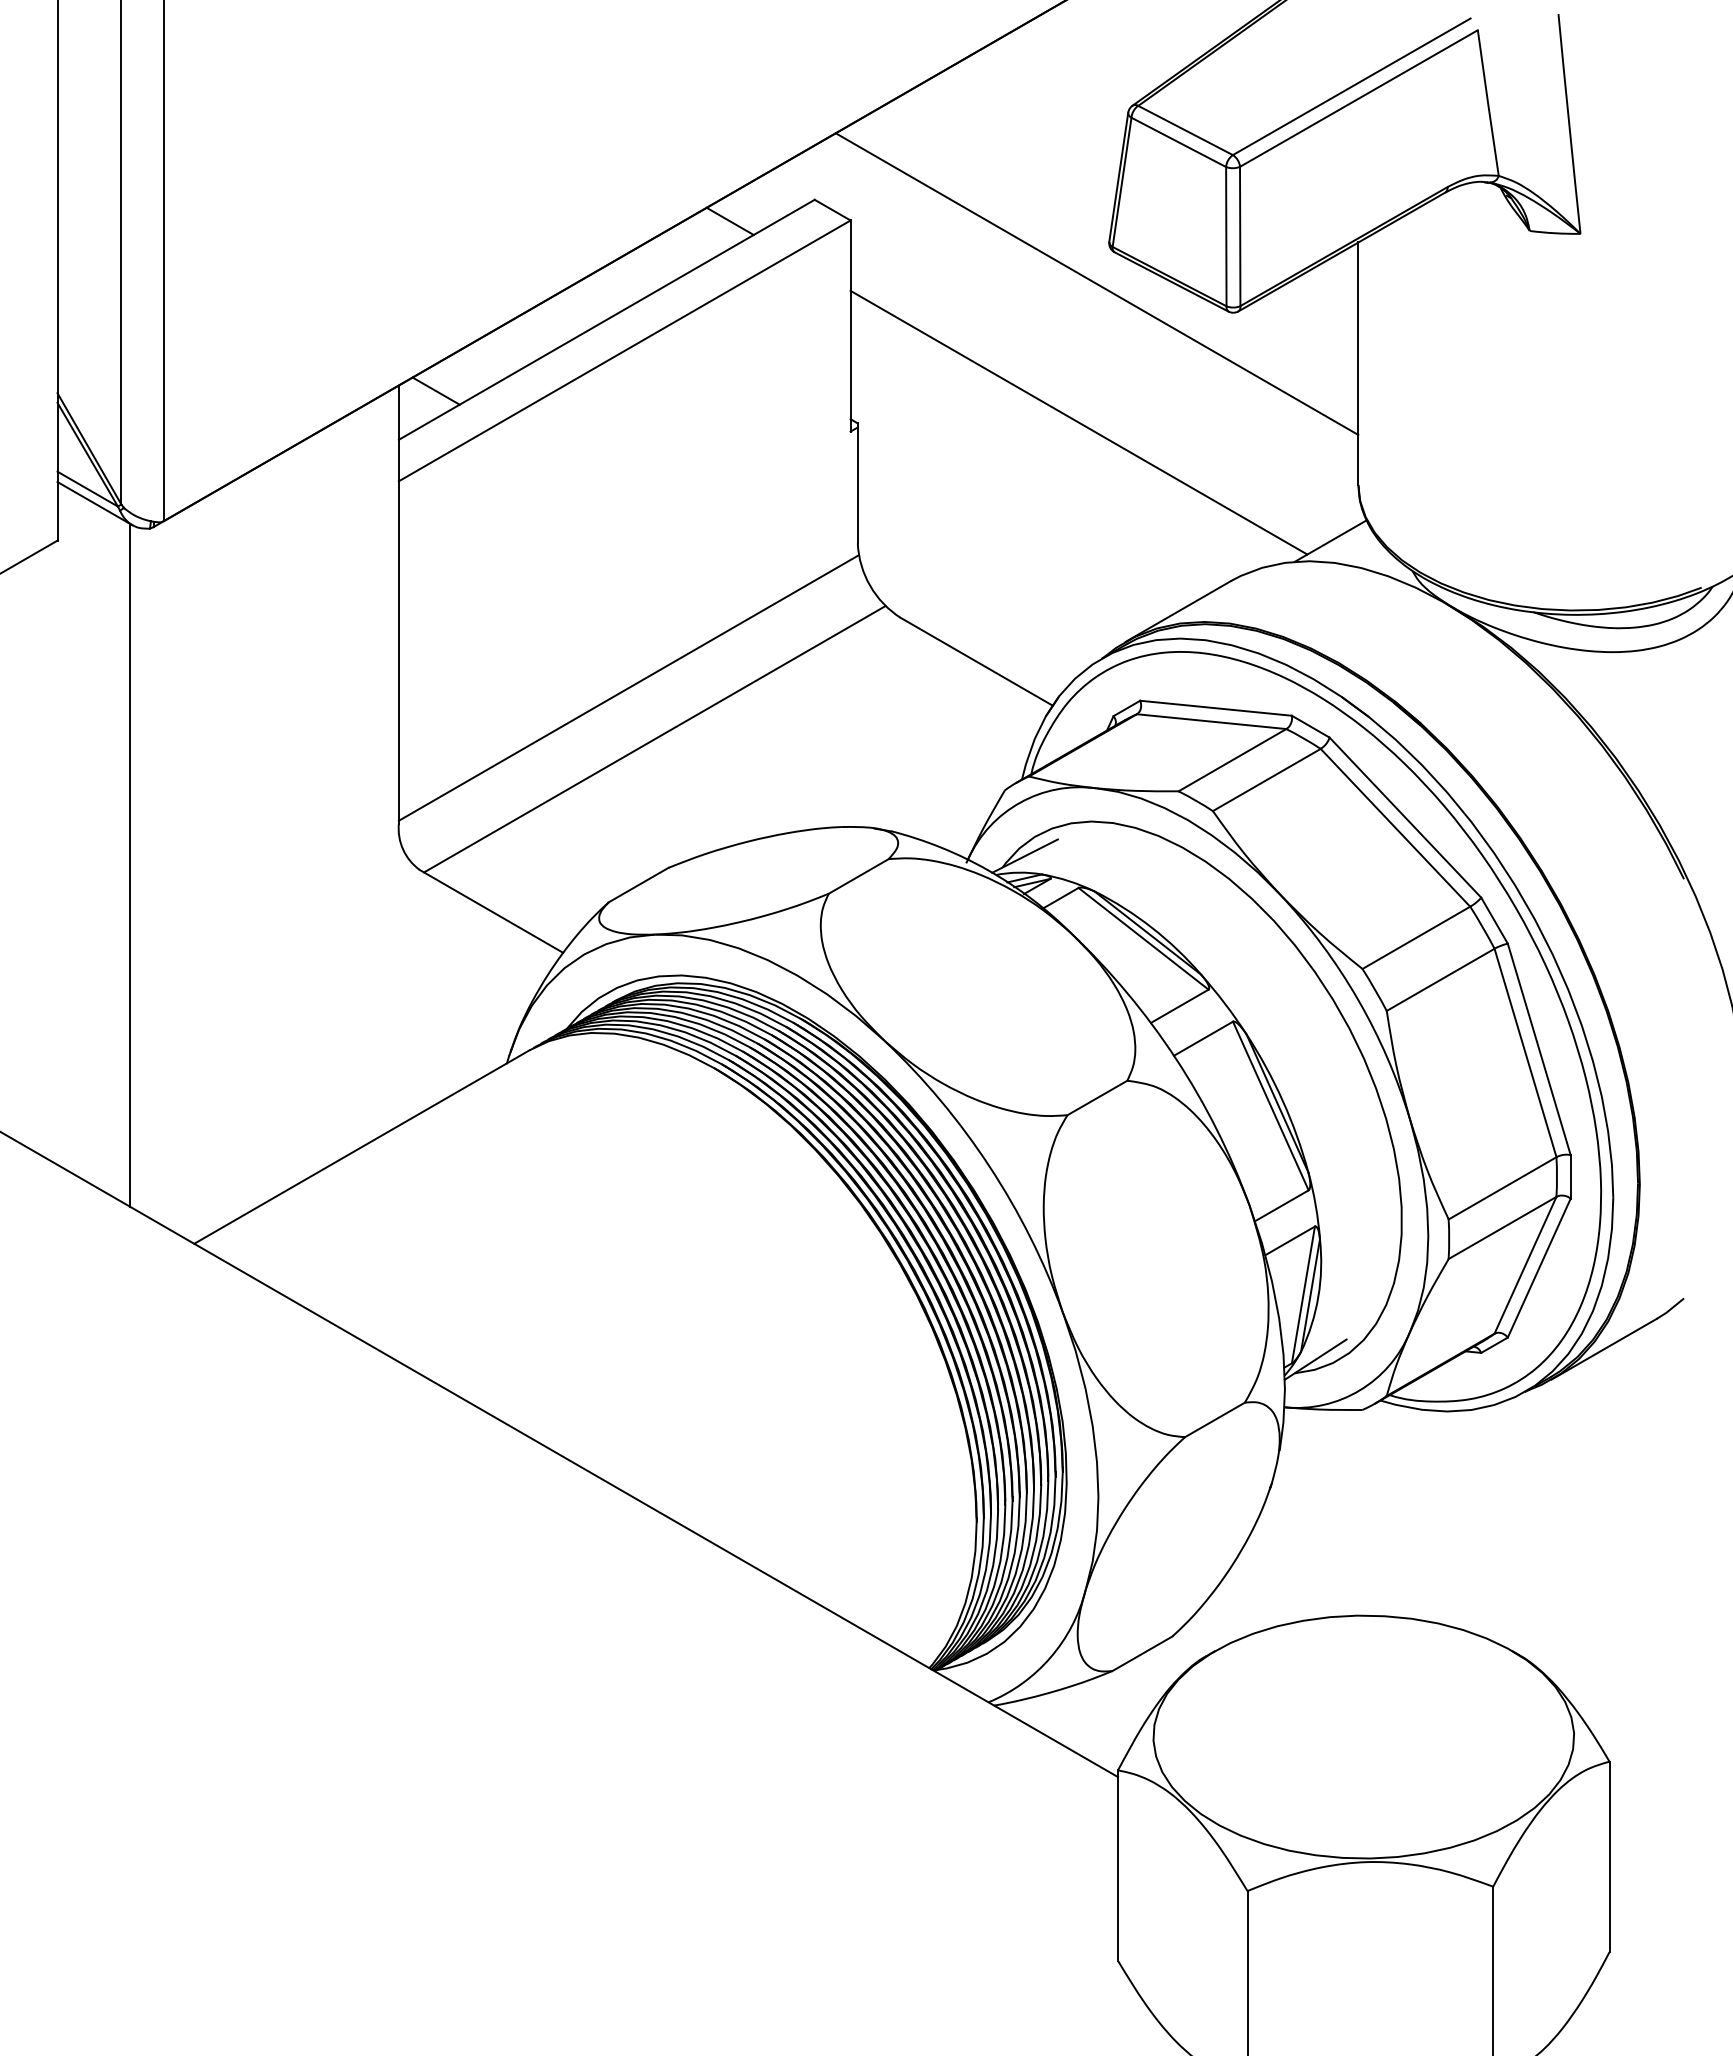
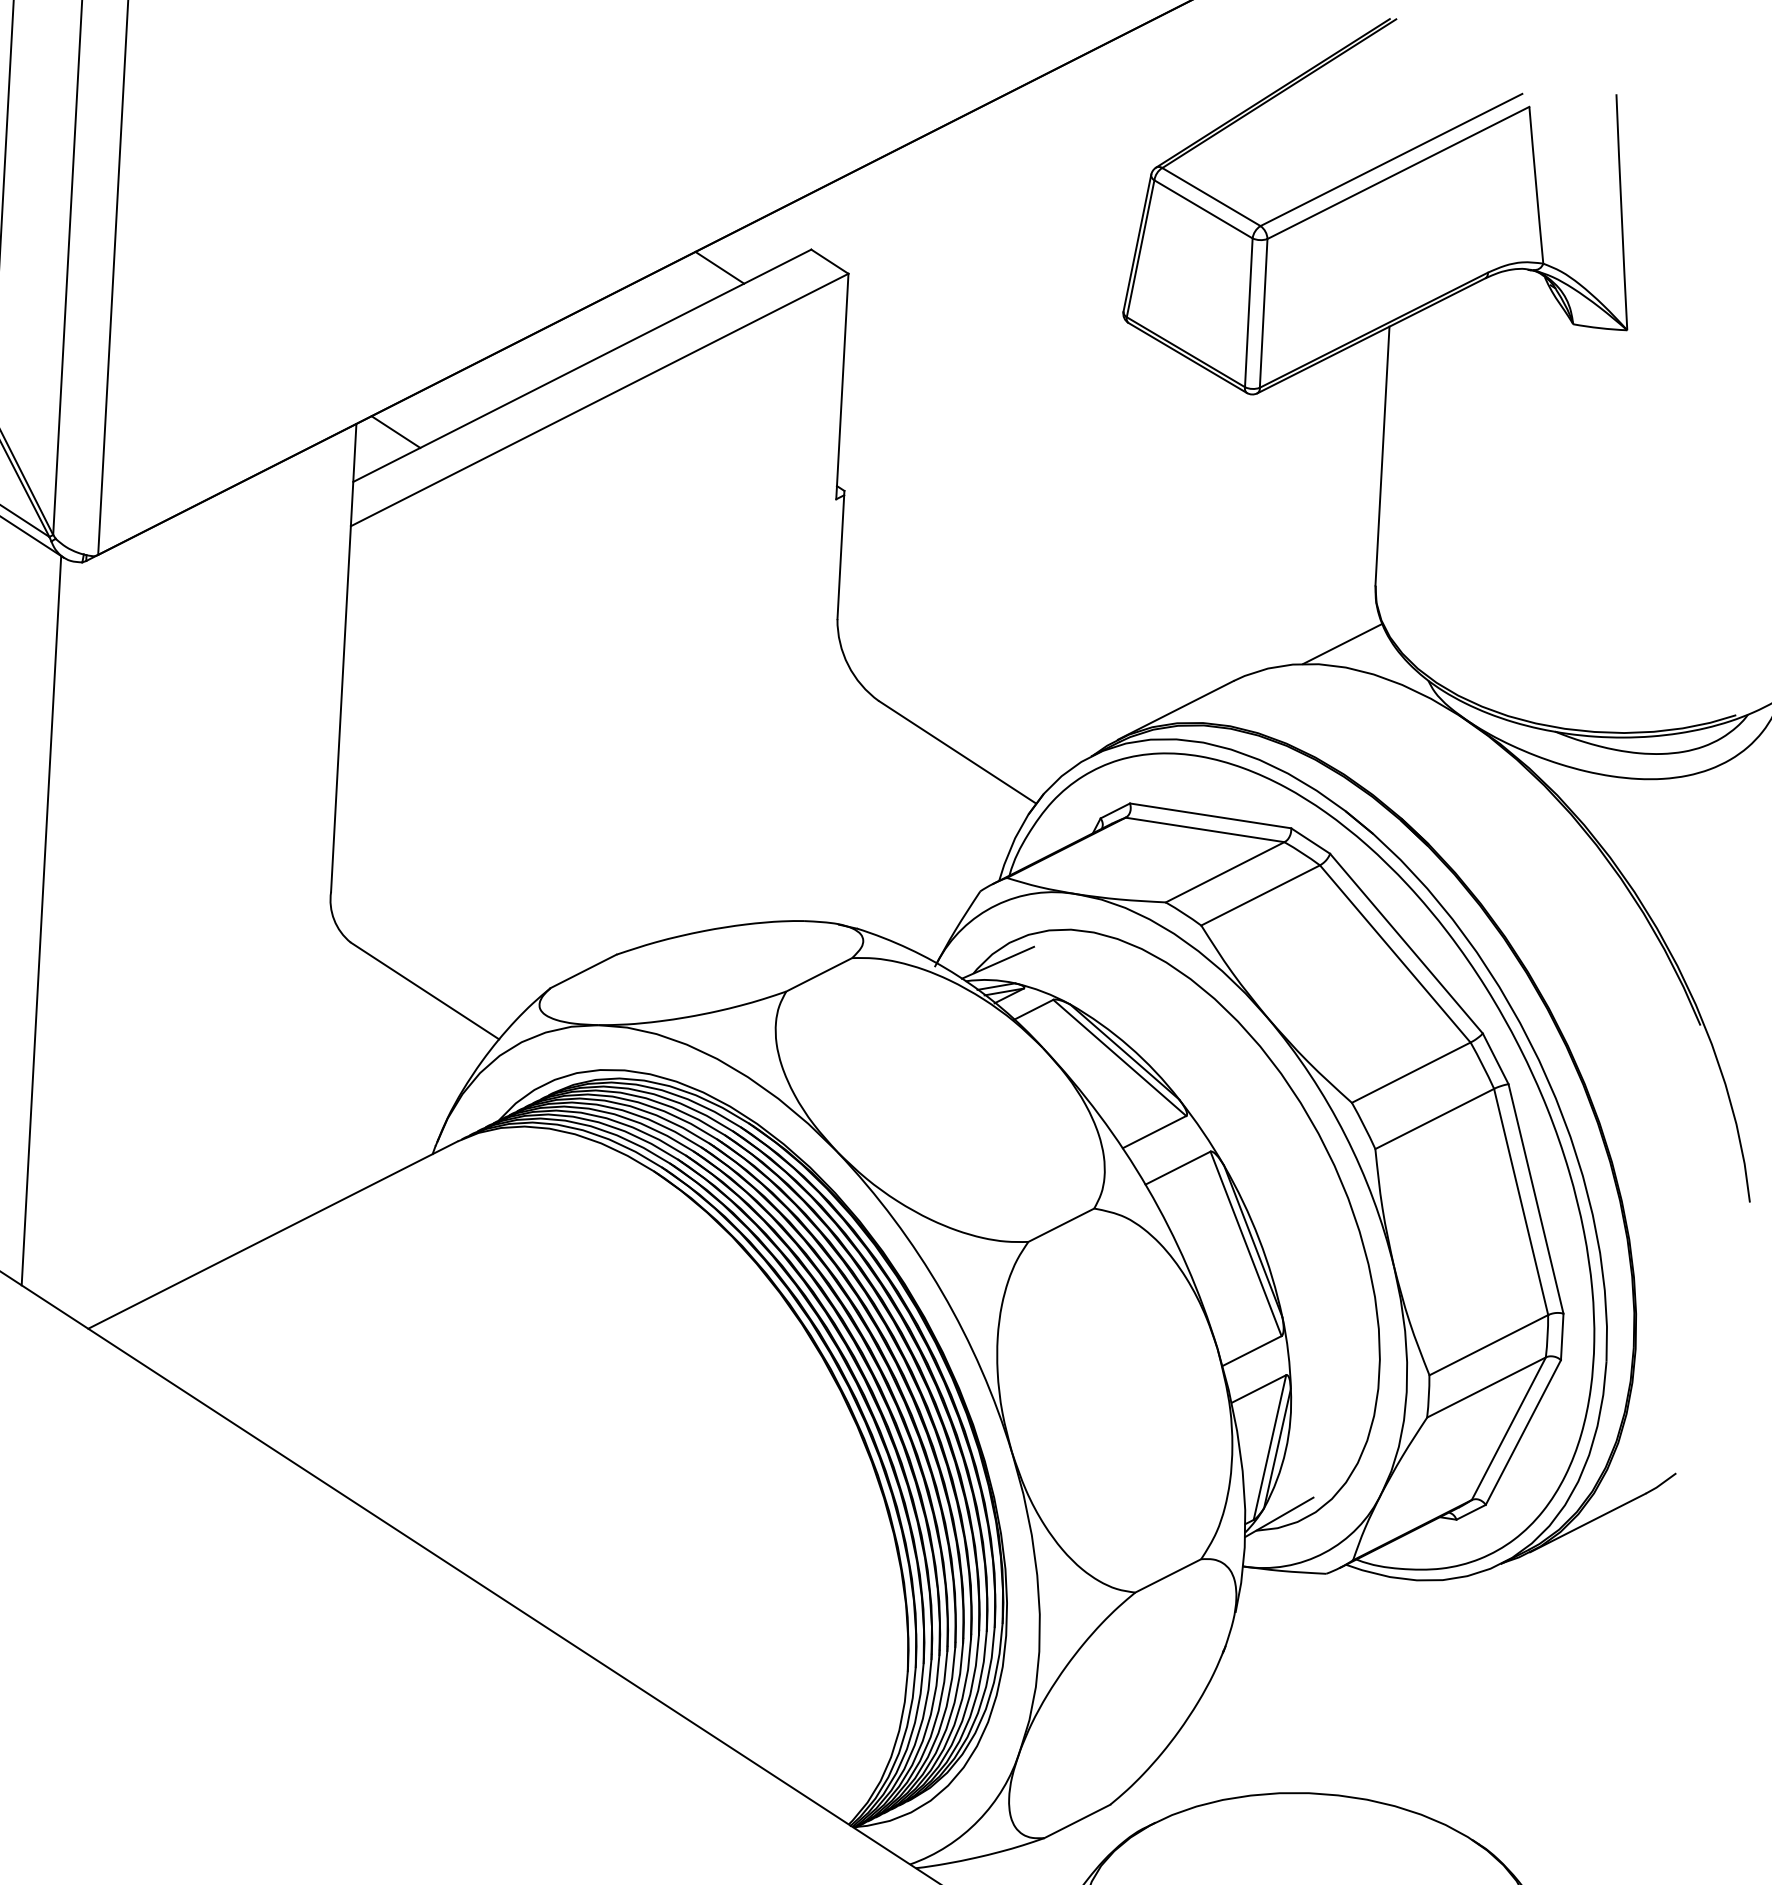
line: (1096, 283) -> (1107, 355), removed
line: (1078, 422) -> (1080, 502), removed
line: (628, 687) -> (584, 759), removed
line: (654, 739) -> (609, 816), removed

